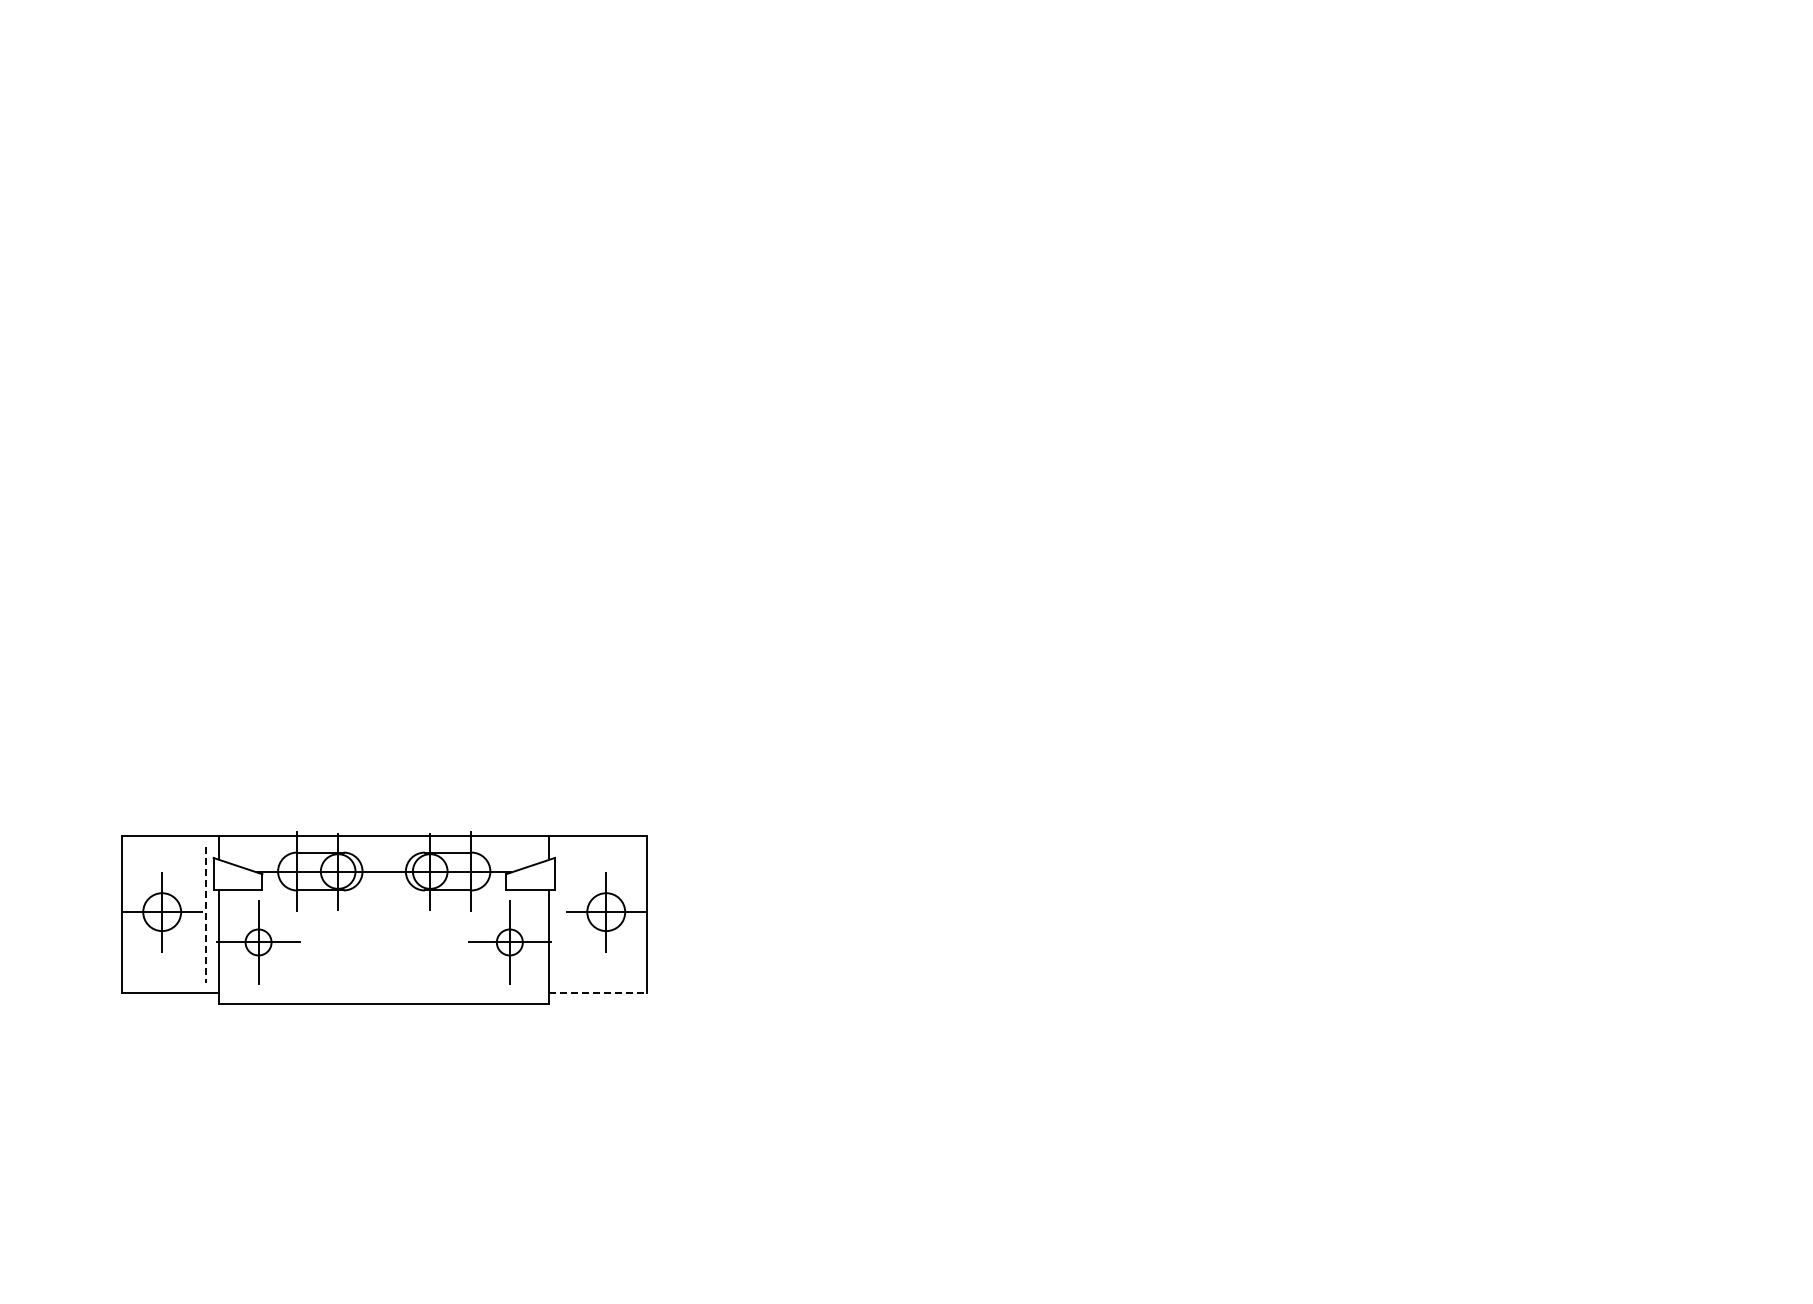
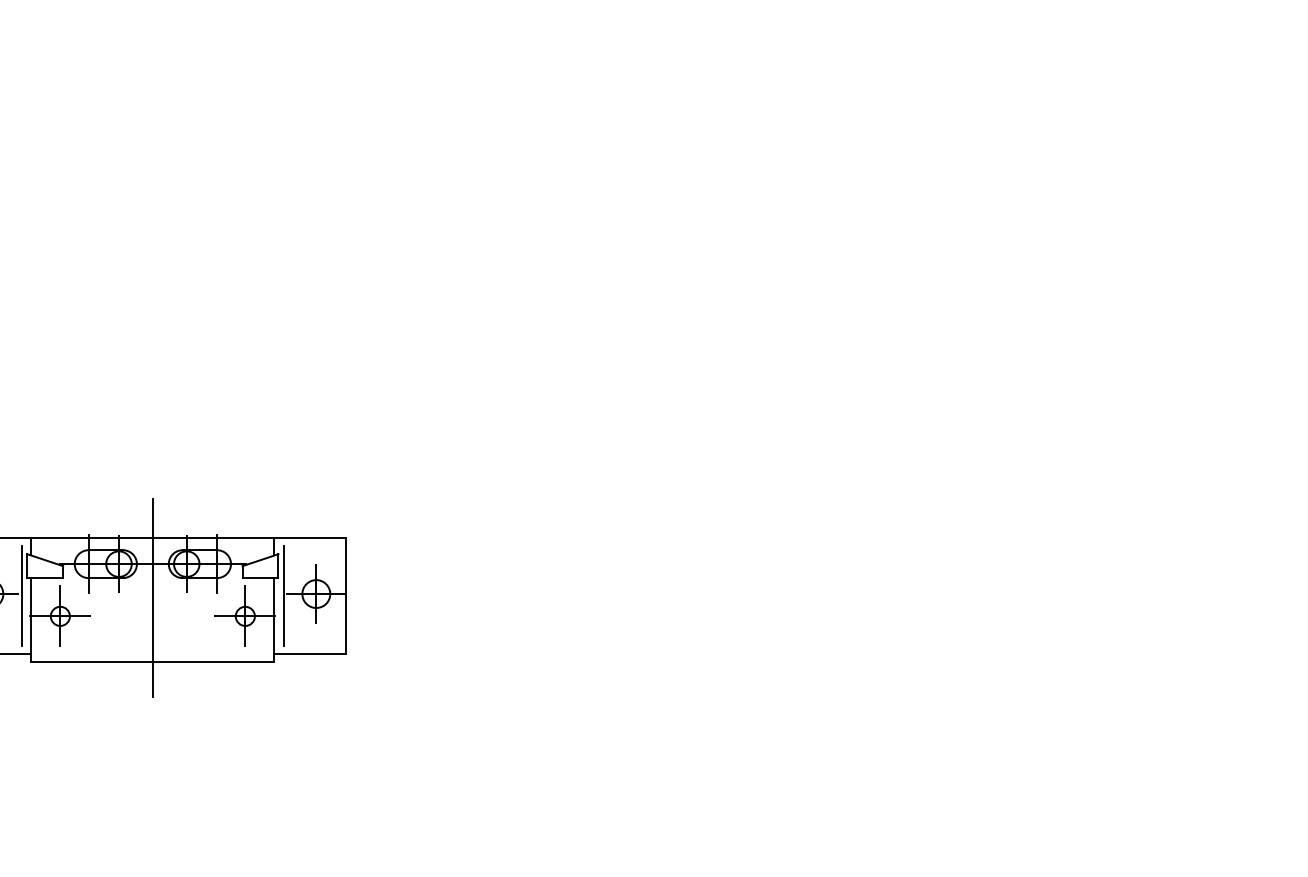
line: (206, 914) -> (22, 595), dashed -> solid
line: (562, 914) -> (284, 595), added
line: (384, 920) -> (153, 600), added
line: (598, 993) -> (310, 653), dashed -> solid

